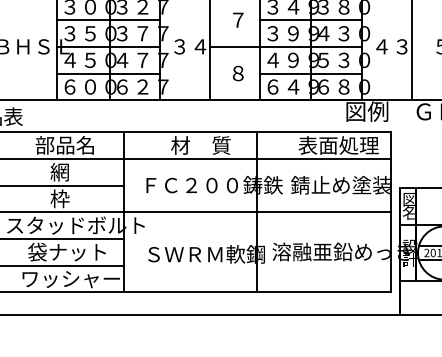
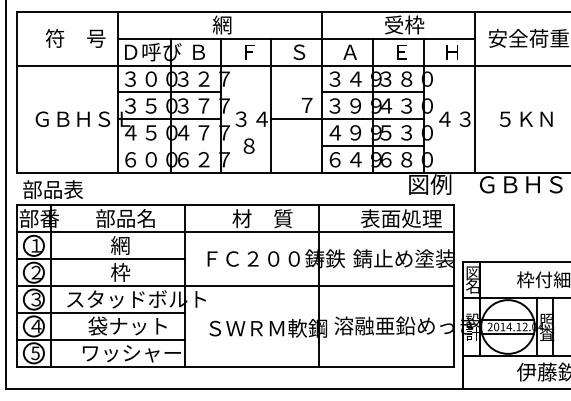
text: (237, 20) -> (306, 105), moved
text: (237, 72) -> (248, 145), moved
line: (107, 73) -> (168, 146), removed

